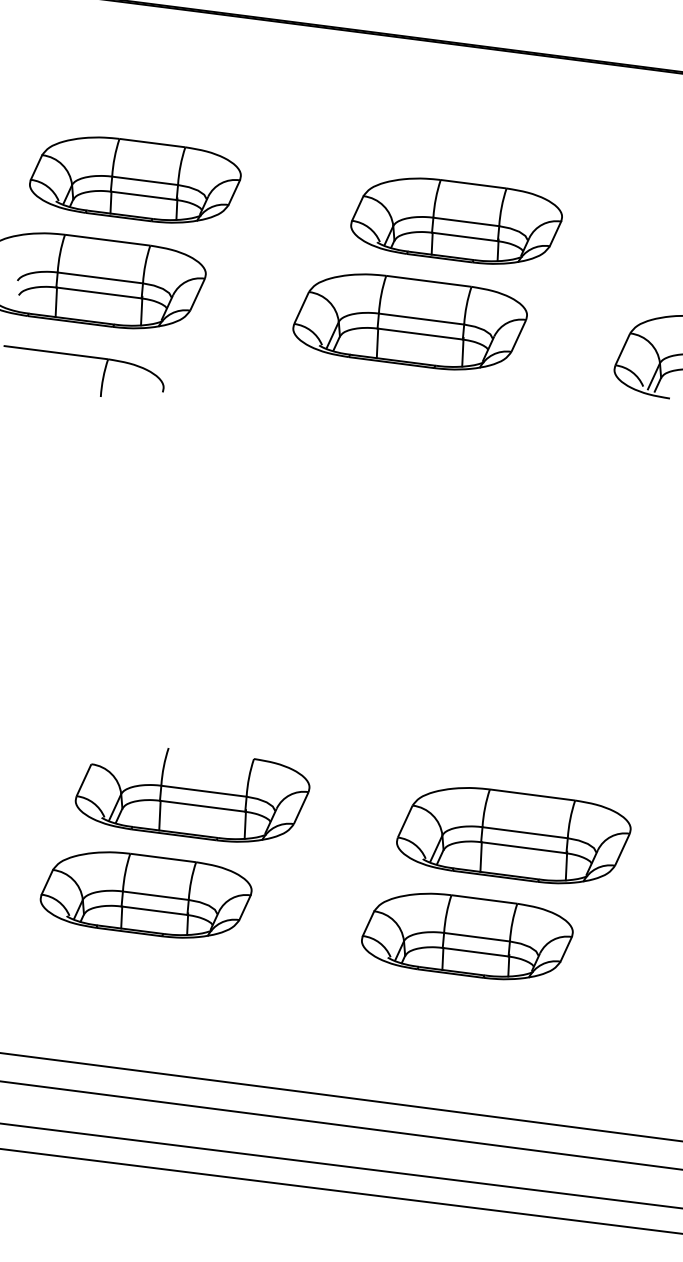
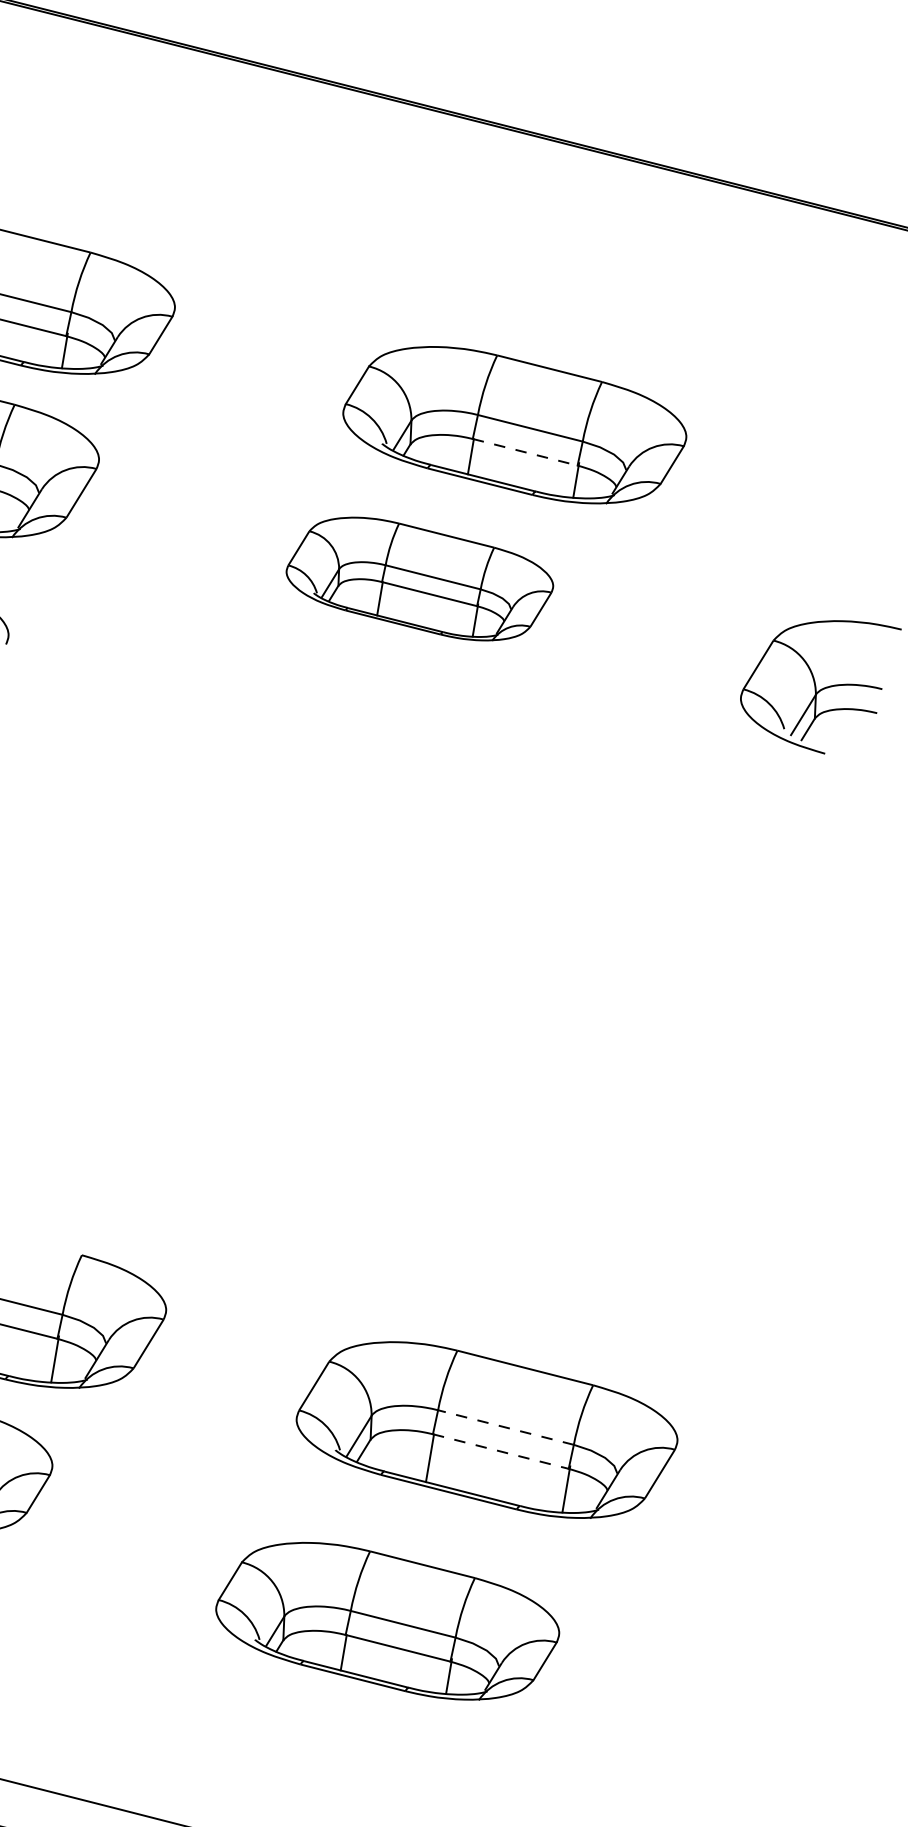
line: (465, 237) -> (525, 453), solid -> dashed
part: (409, 321) -> (418, 578), size x0.7
line: (525, 832) -> (506, 1427), solid -> dashed
line: (523, 847) -> (500, 1451), solid -> dashed
part: (467, 936) -> (387, 1621), moved

